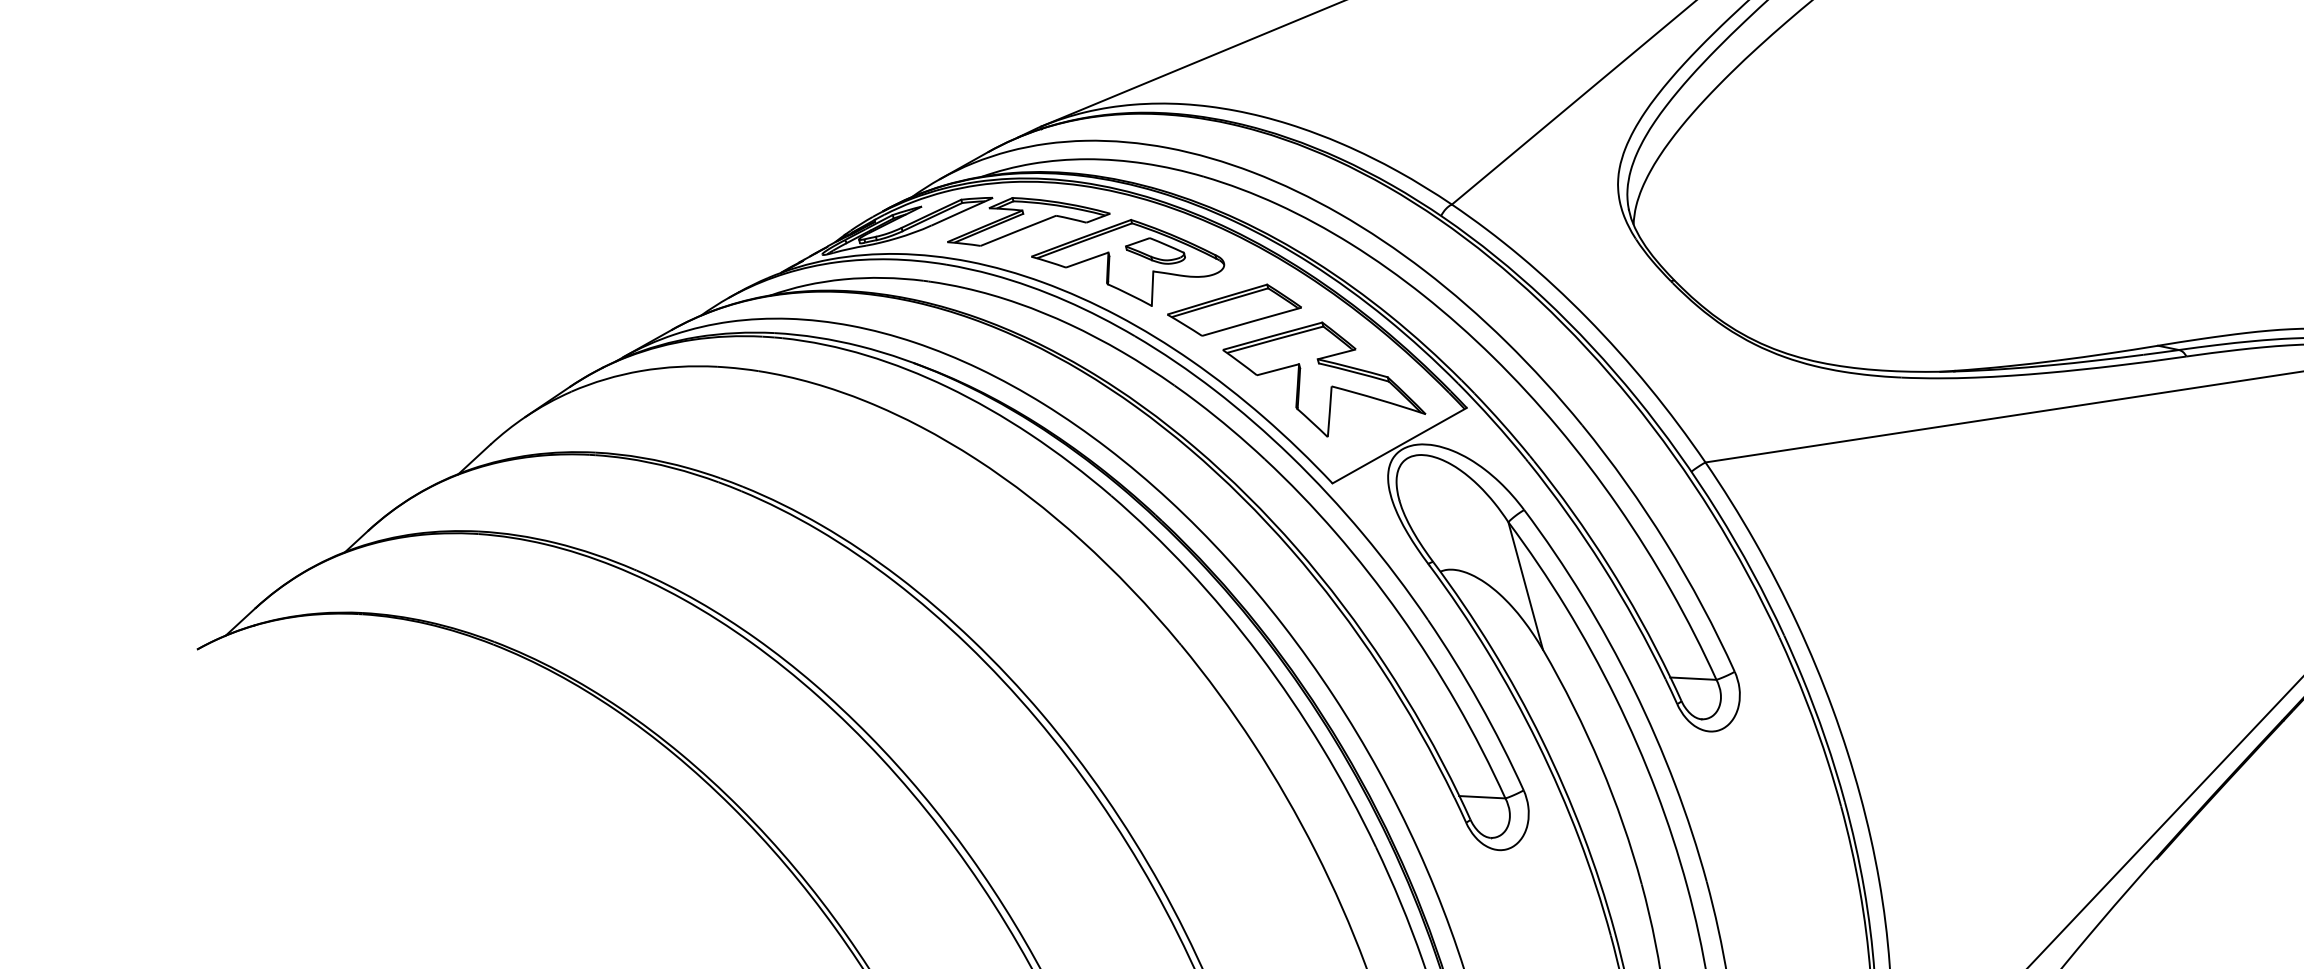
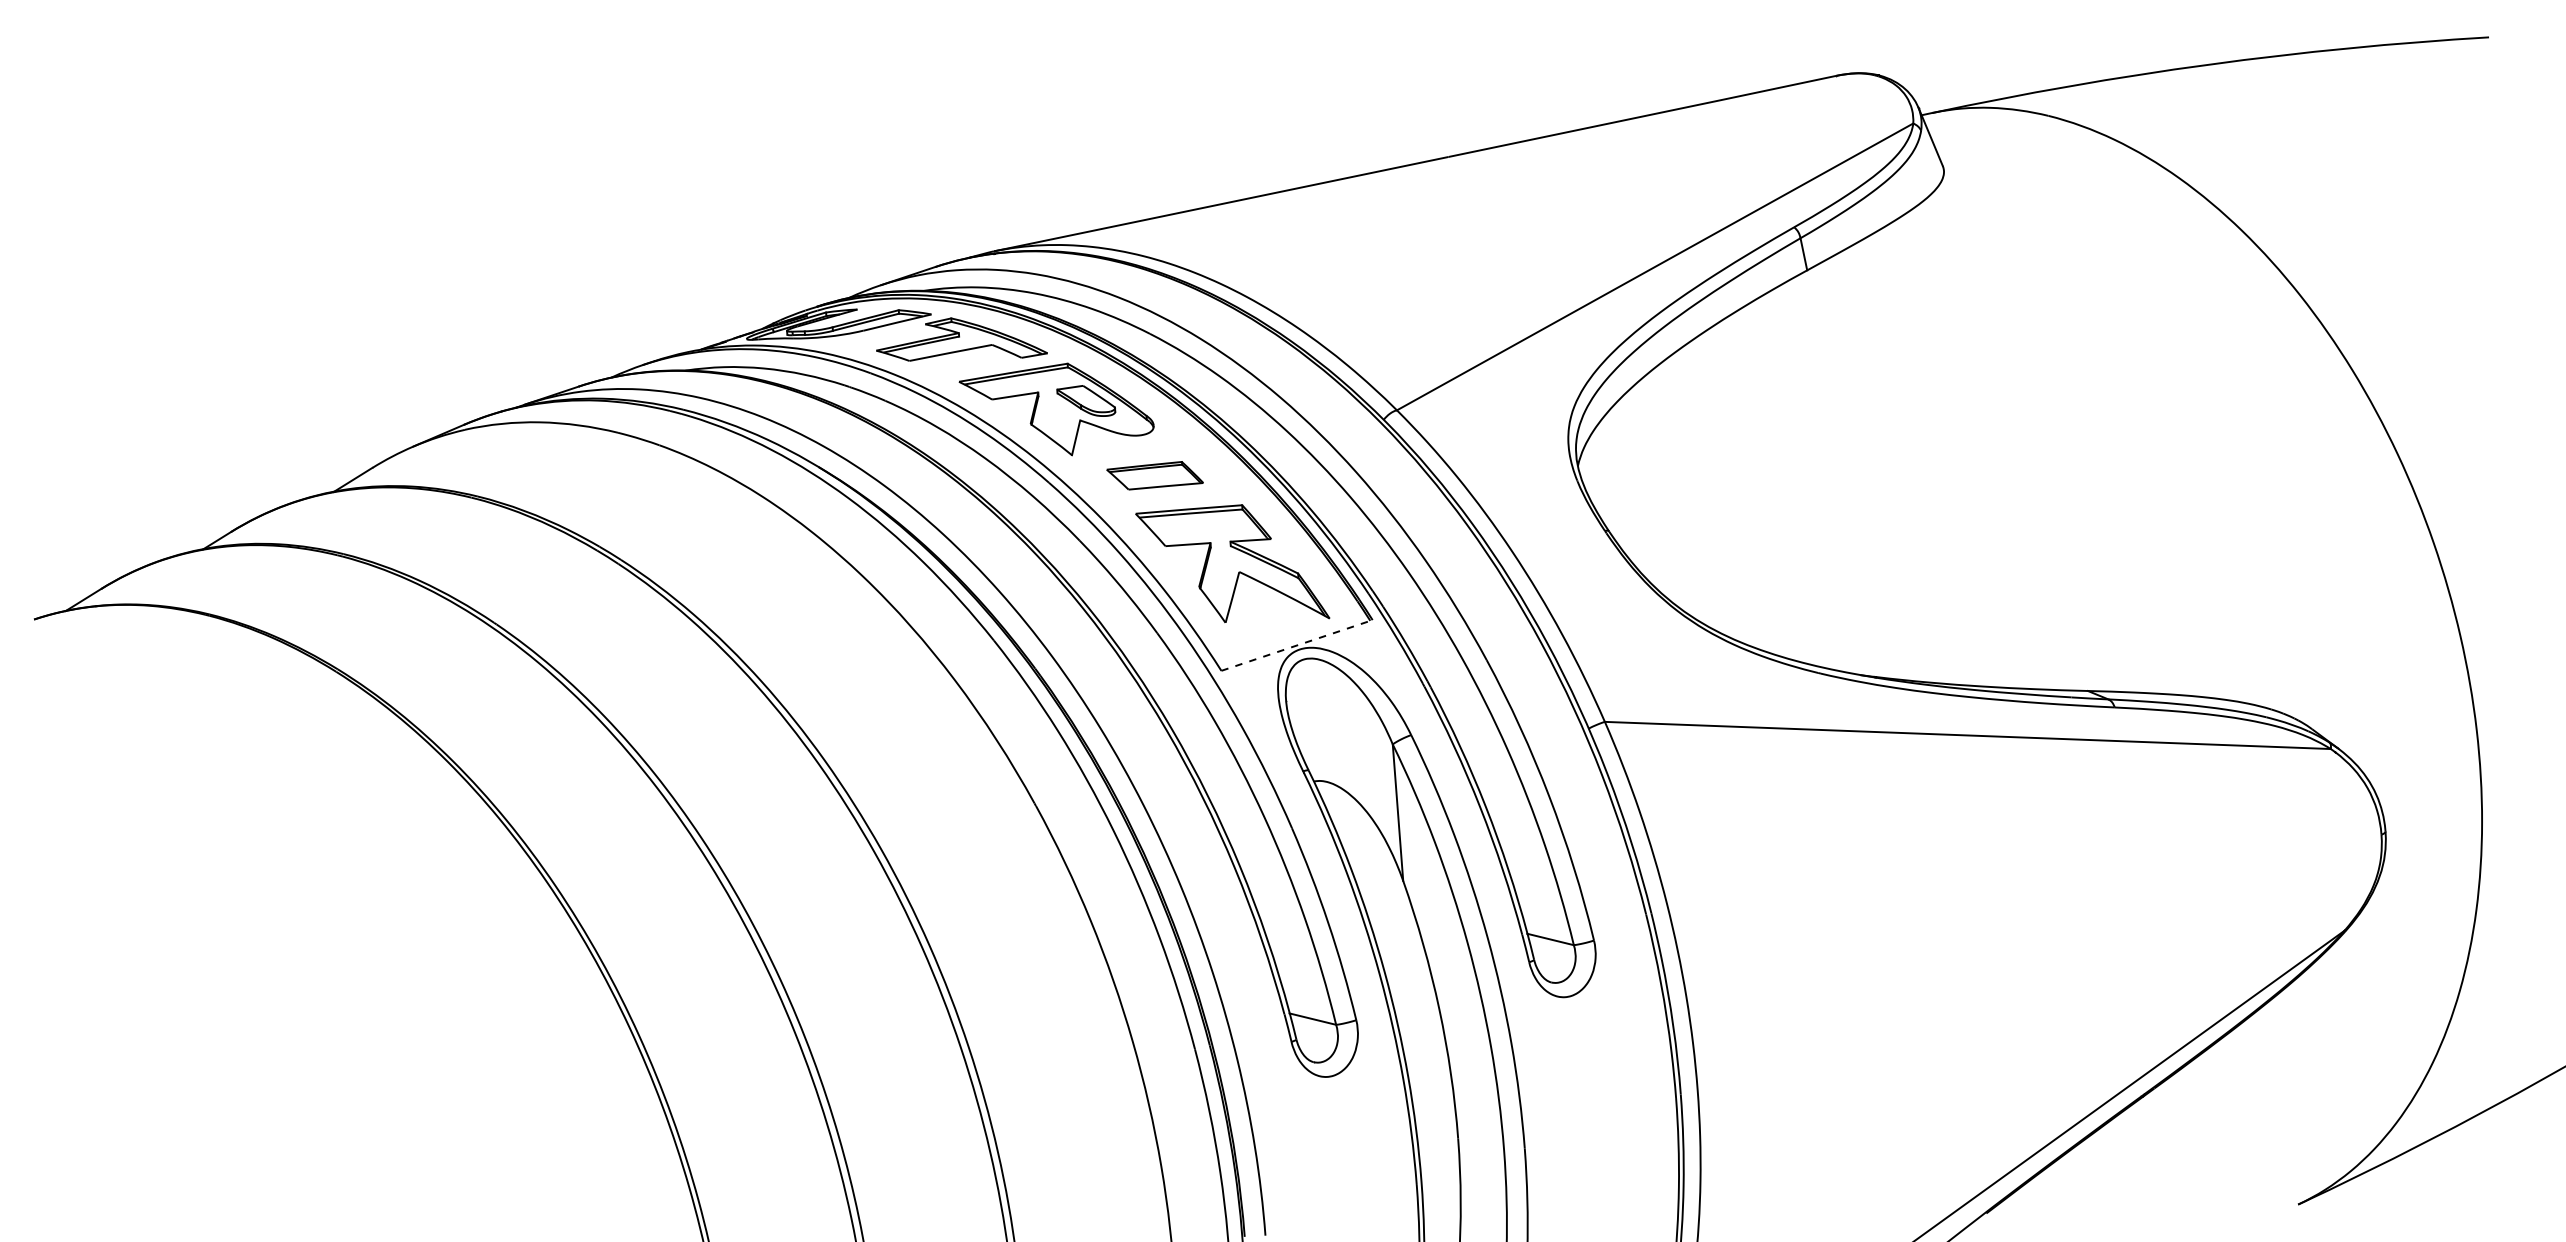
part: (1233, 310) -> (1154, 475), size x0.7
line: (1400, 445) -> (1297, 645), solid -> dashed

